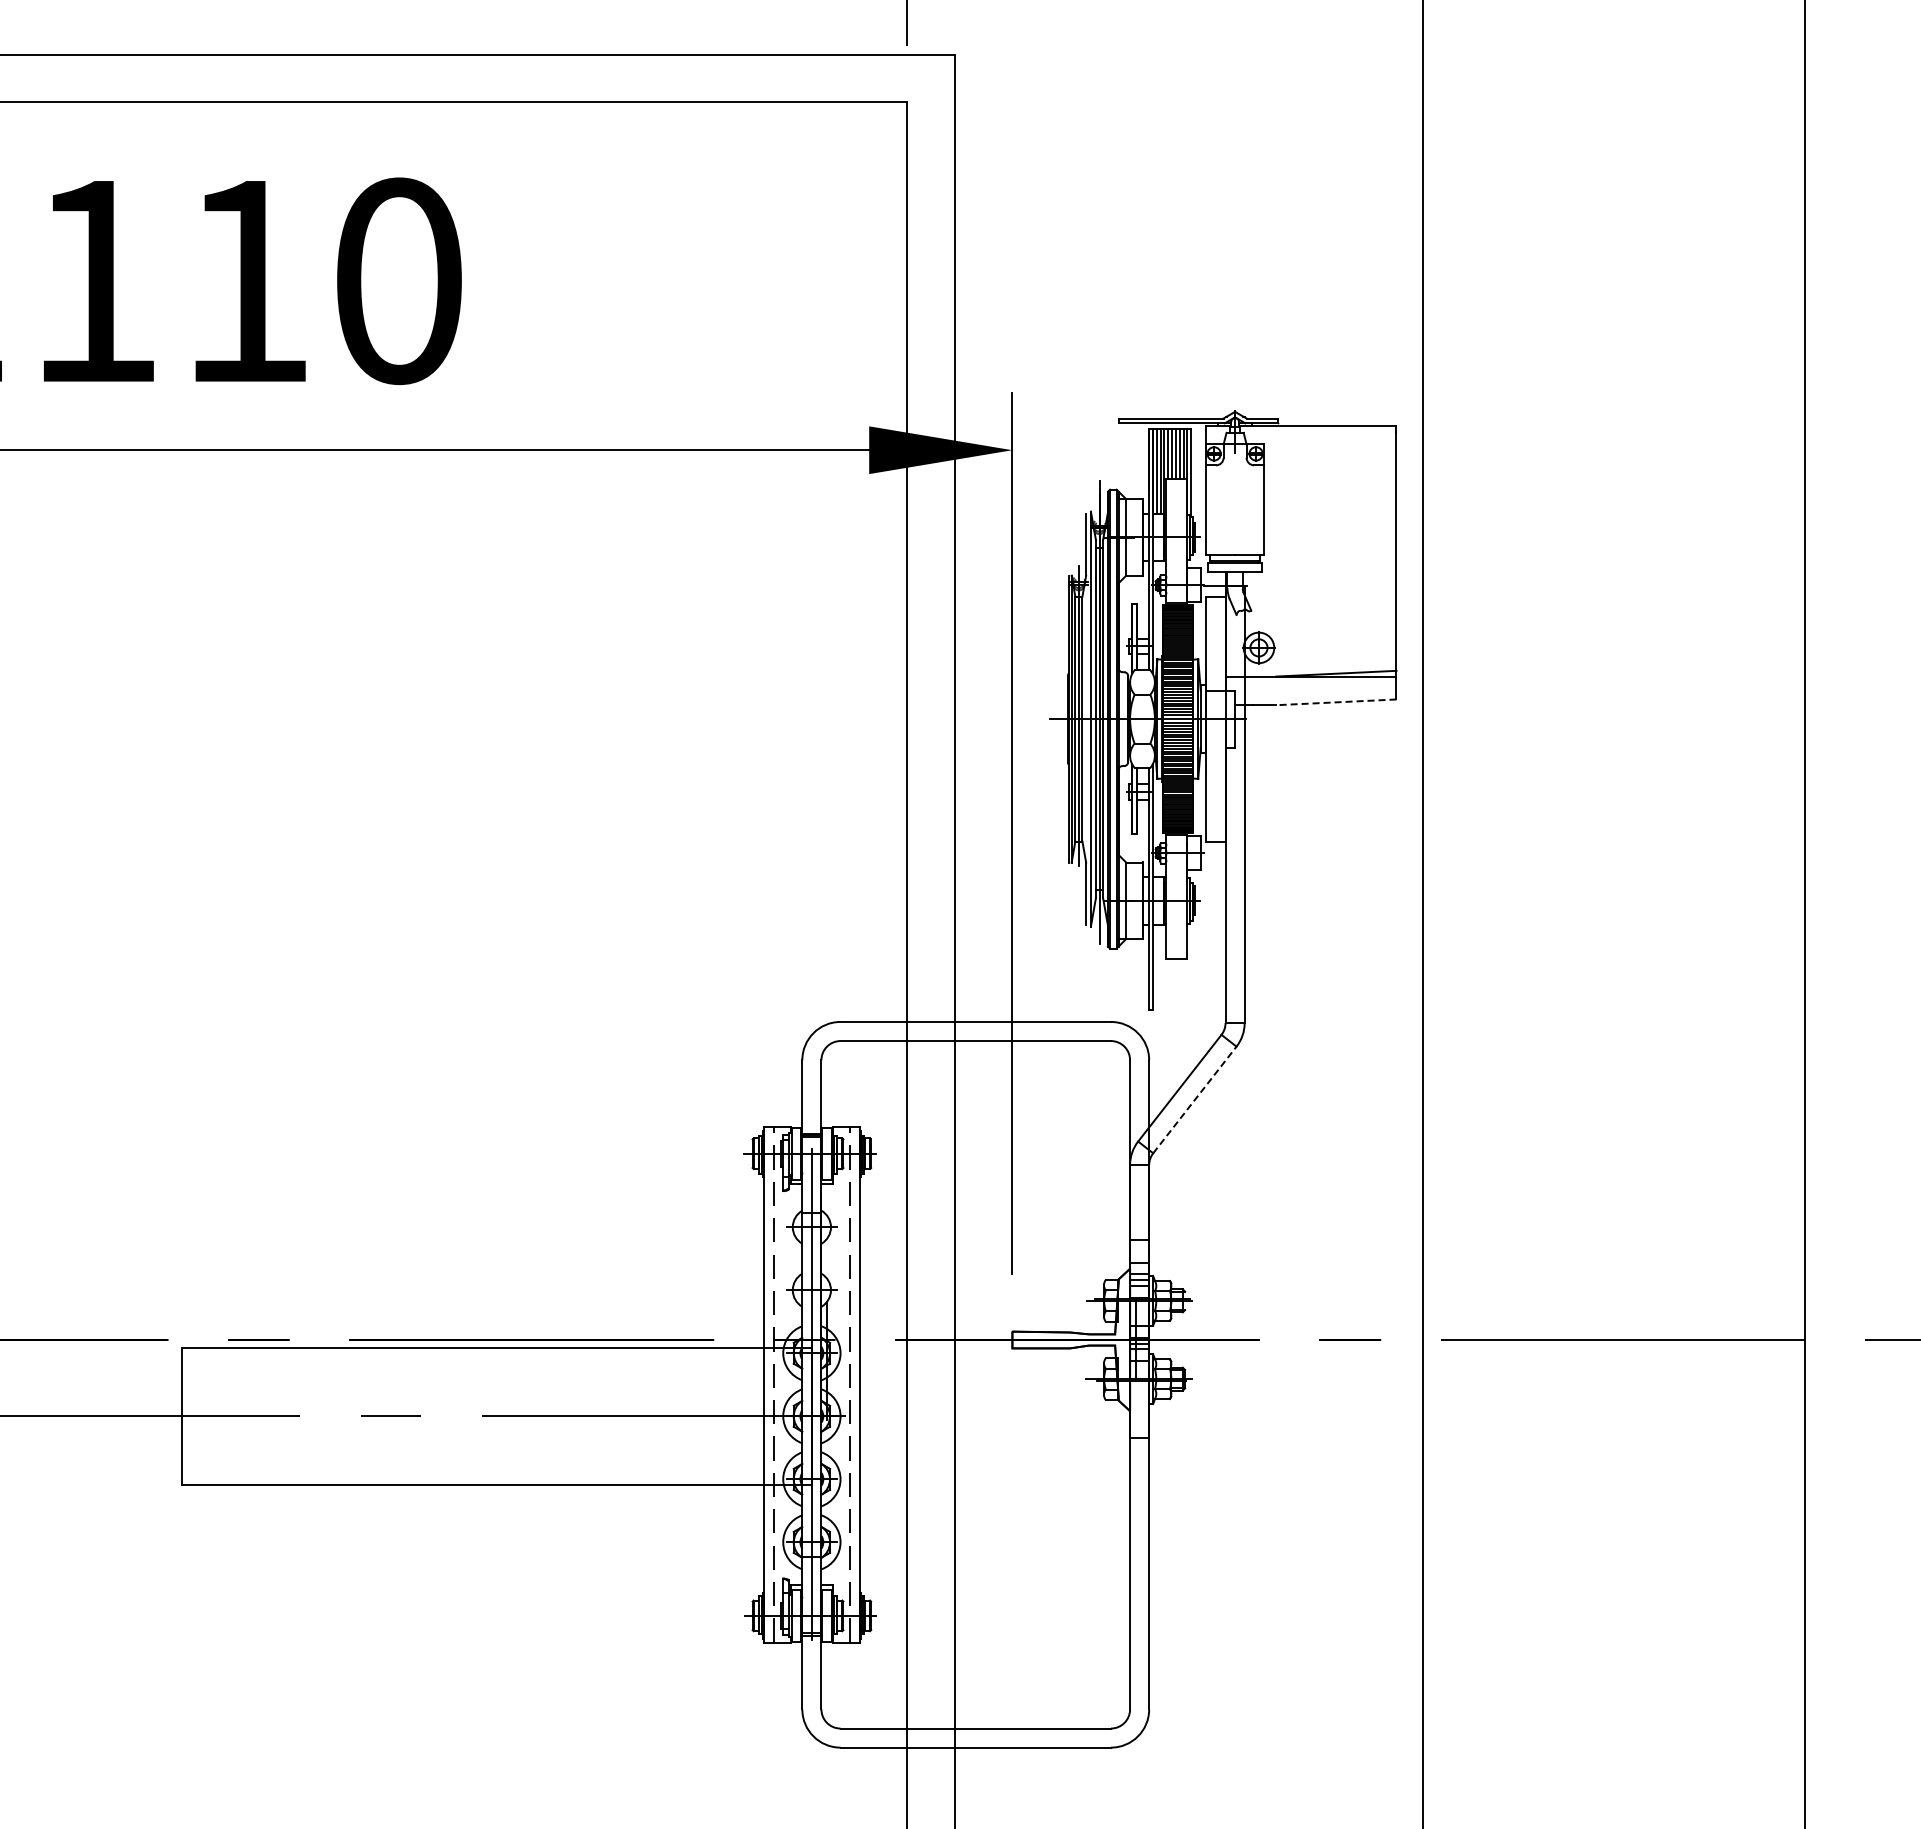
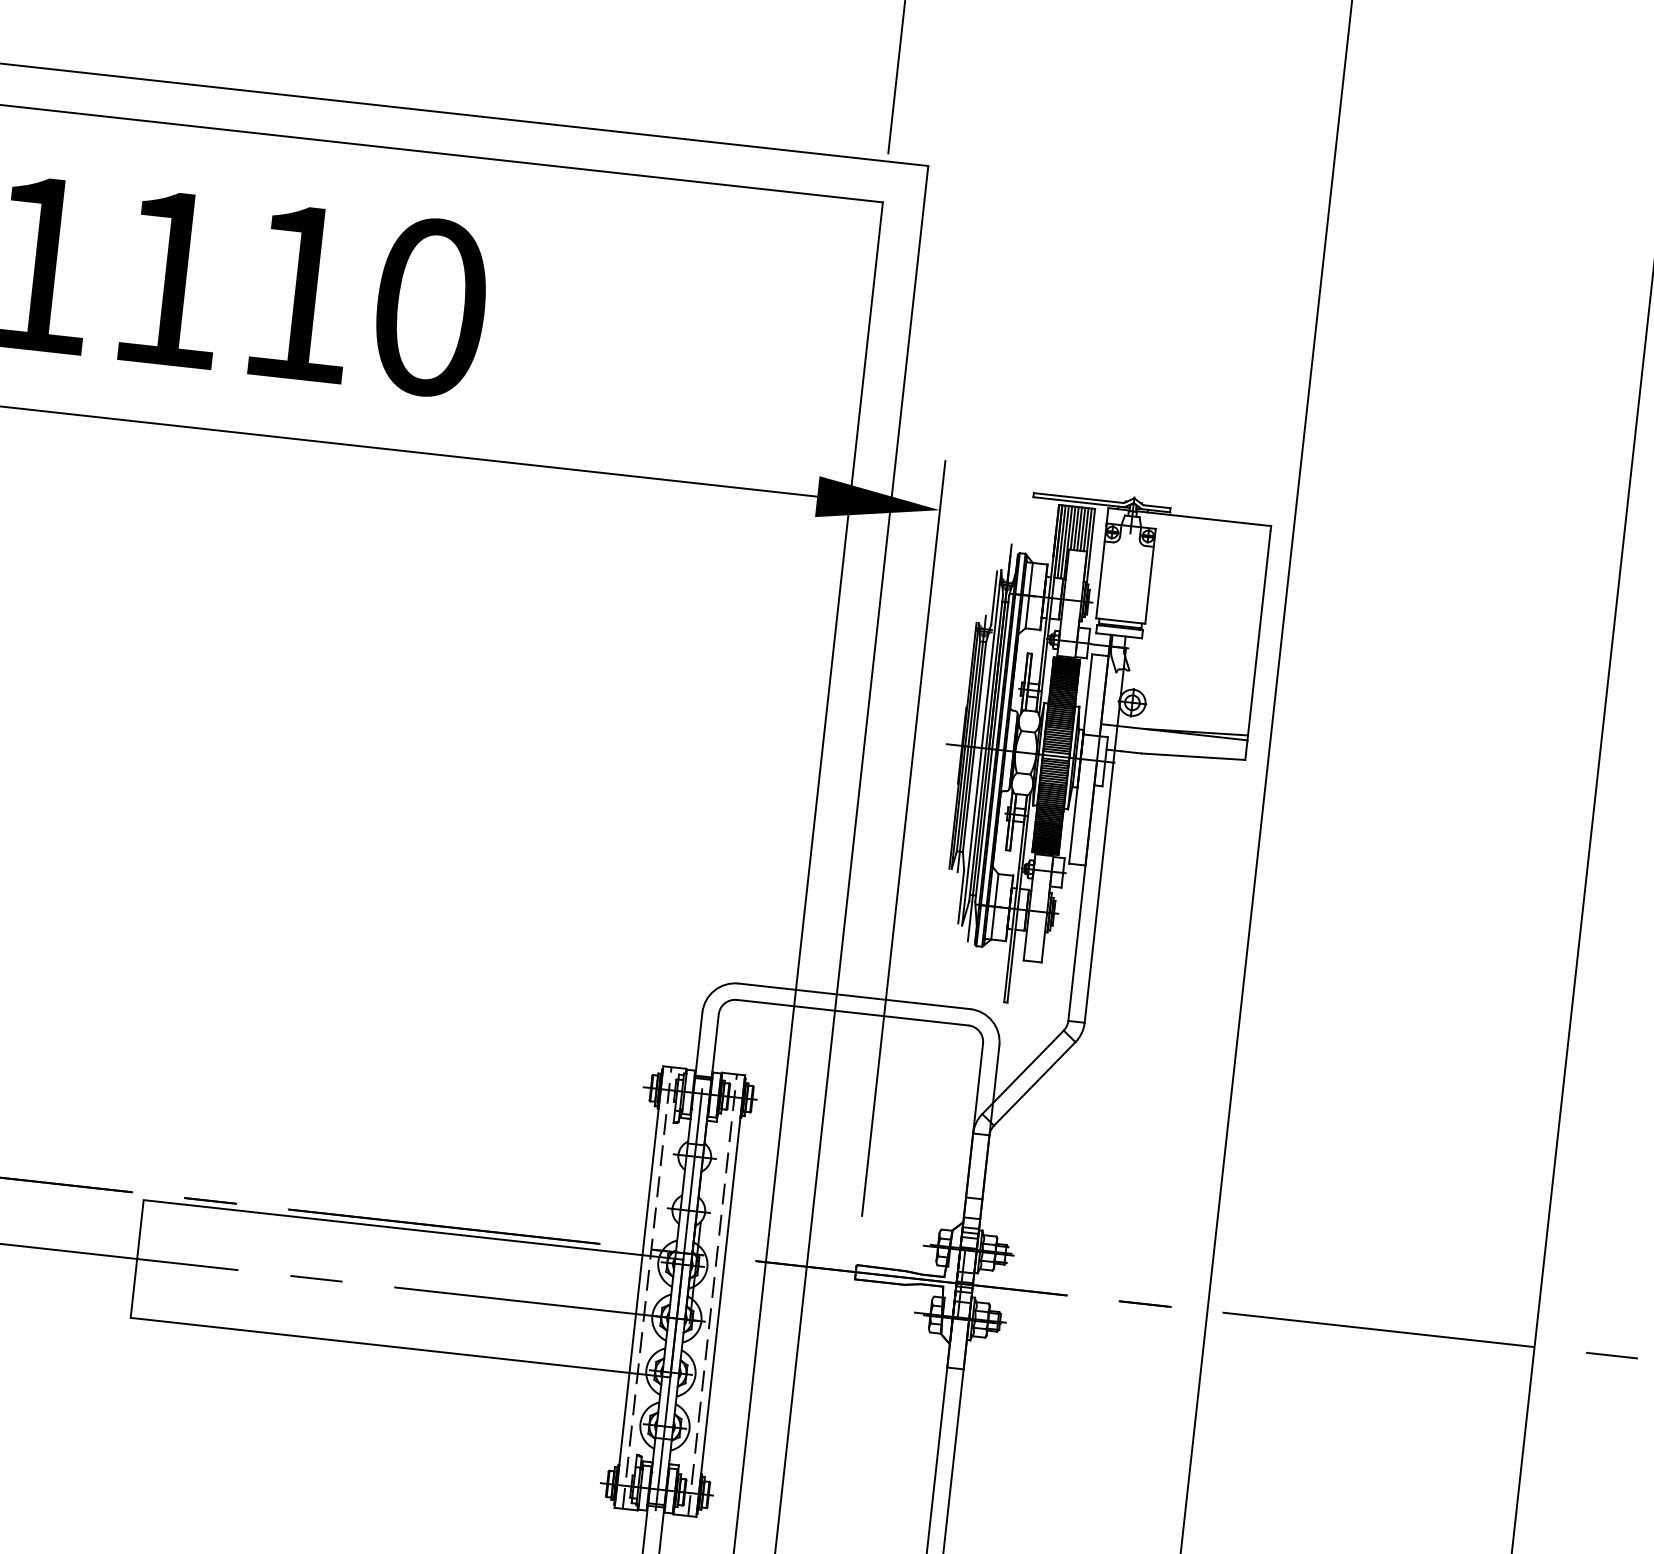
line: (1335, 702) -> (1192, 756), dashed -> solid
line: (1194, 1099) -> (1034, 1083), dashed -> solid

